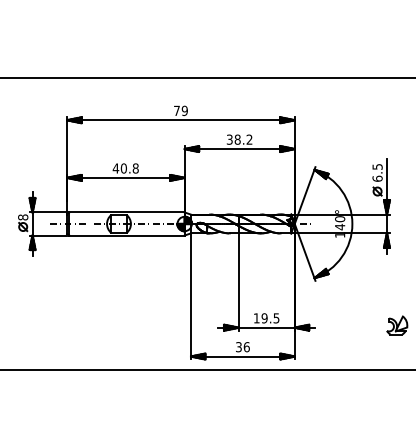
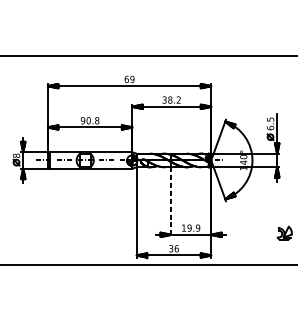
text: (177, 110) -> (127, 79), 79 -> 69
text: (115, 168) -> (82, 120), 40.8 -> 90.8
line: (238, 281) -> (170, 201), solid -> dashed
text: (276, 318) -> (198, 228), 19.5 -> 19.9

